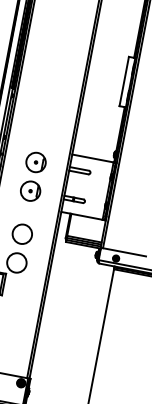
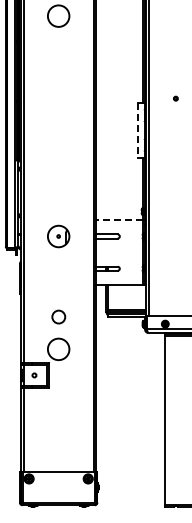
line: (124, 81) -> (137, 130), solid -> dashed
line: (92, 158) -> (119, 220), solid -> dashed
part: (30, 190) -> (58, 268), removed
circle: (22, 233) -> (58, 316), size x0.6

